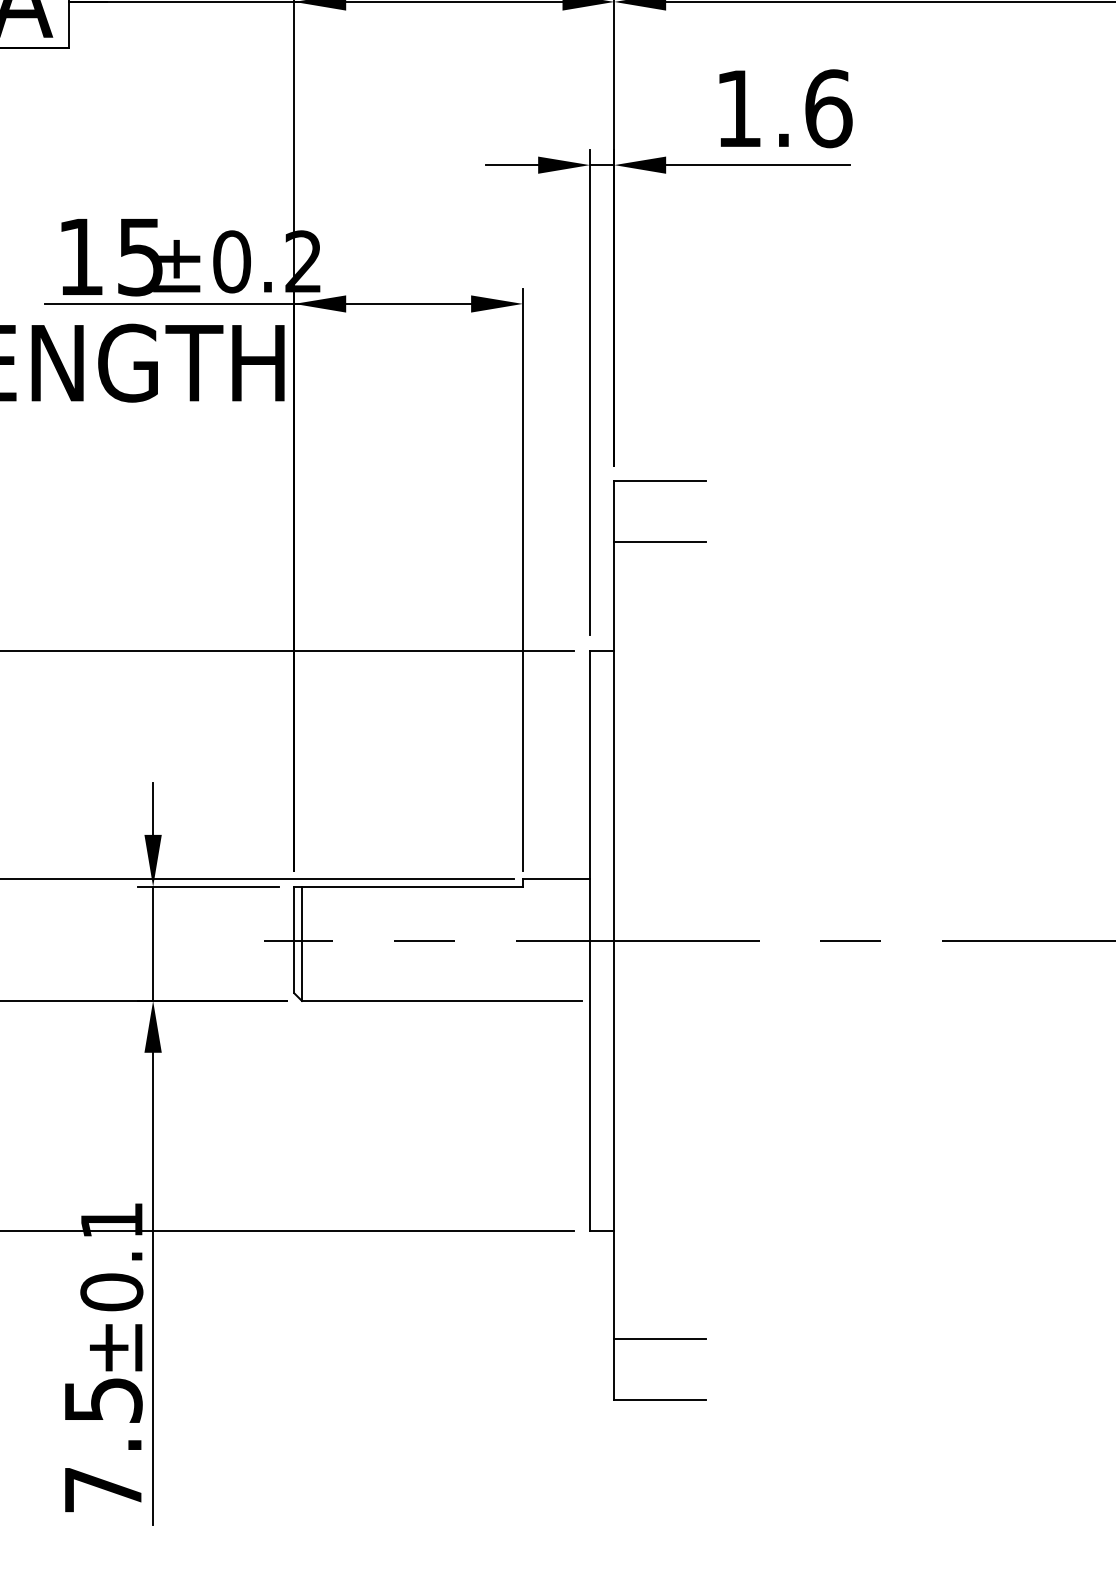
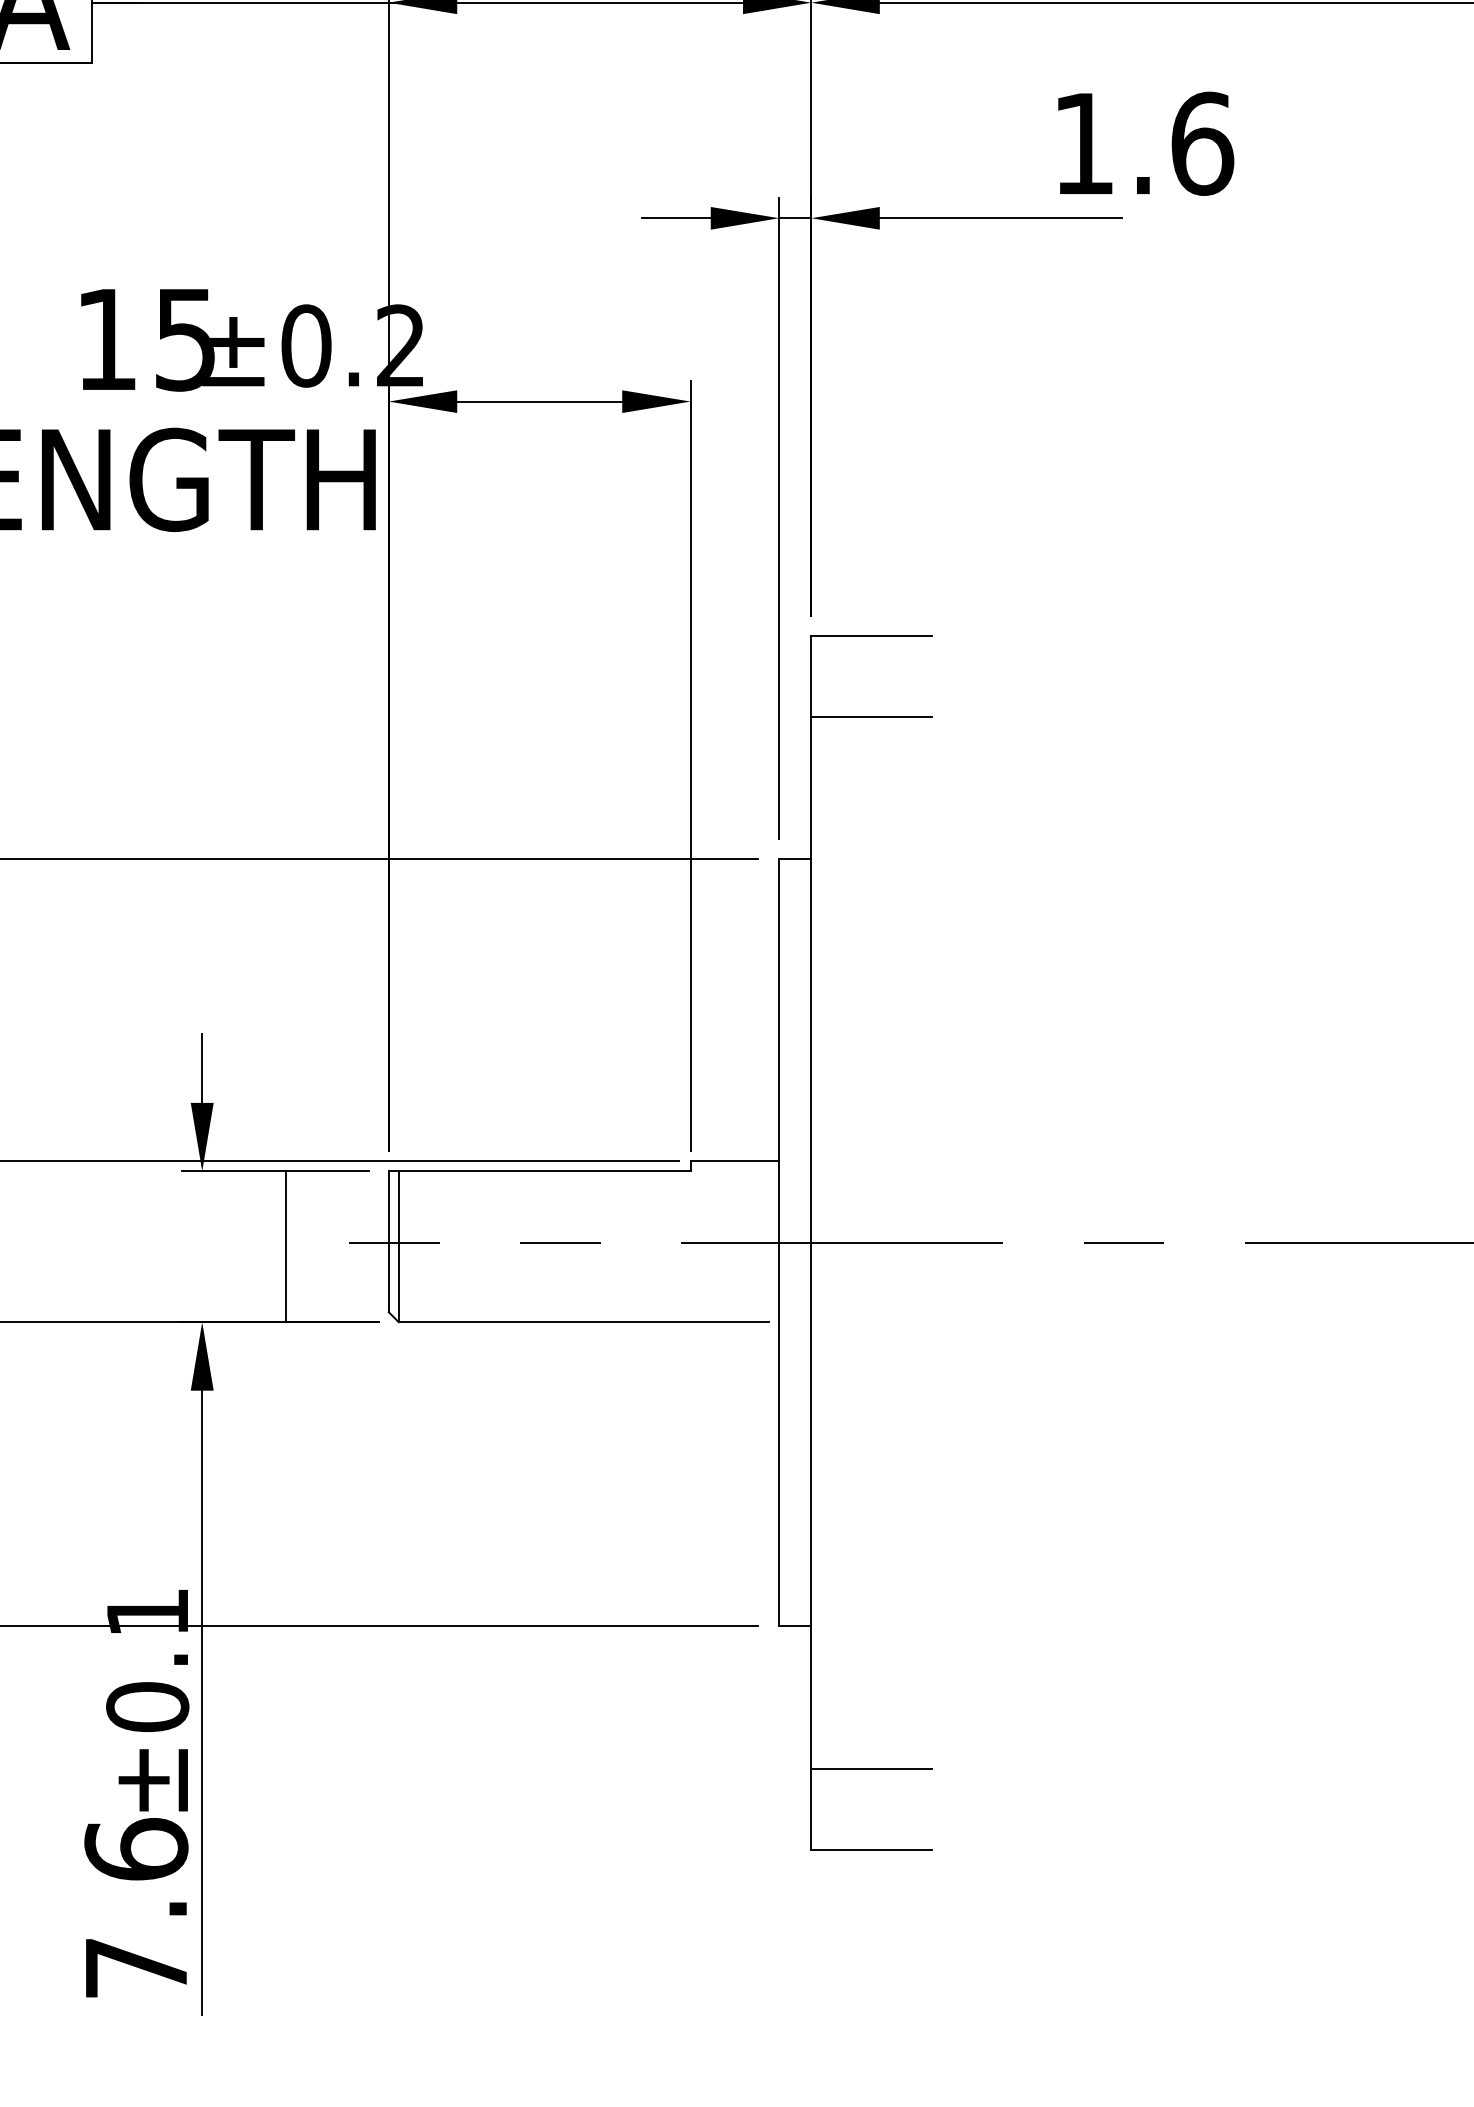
text: (786, 108) -> (1146, 143), moved
line: (173, 303) -> (228, 401), removed
line: (153, 943) -> (286, 1246), moved
text: (103, 1400) -> (136, 1849), 7.5 -> 7.6

